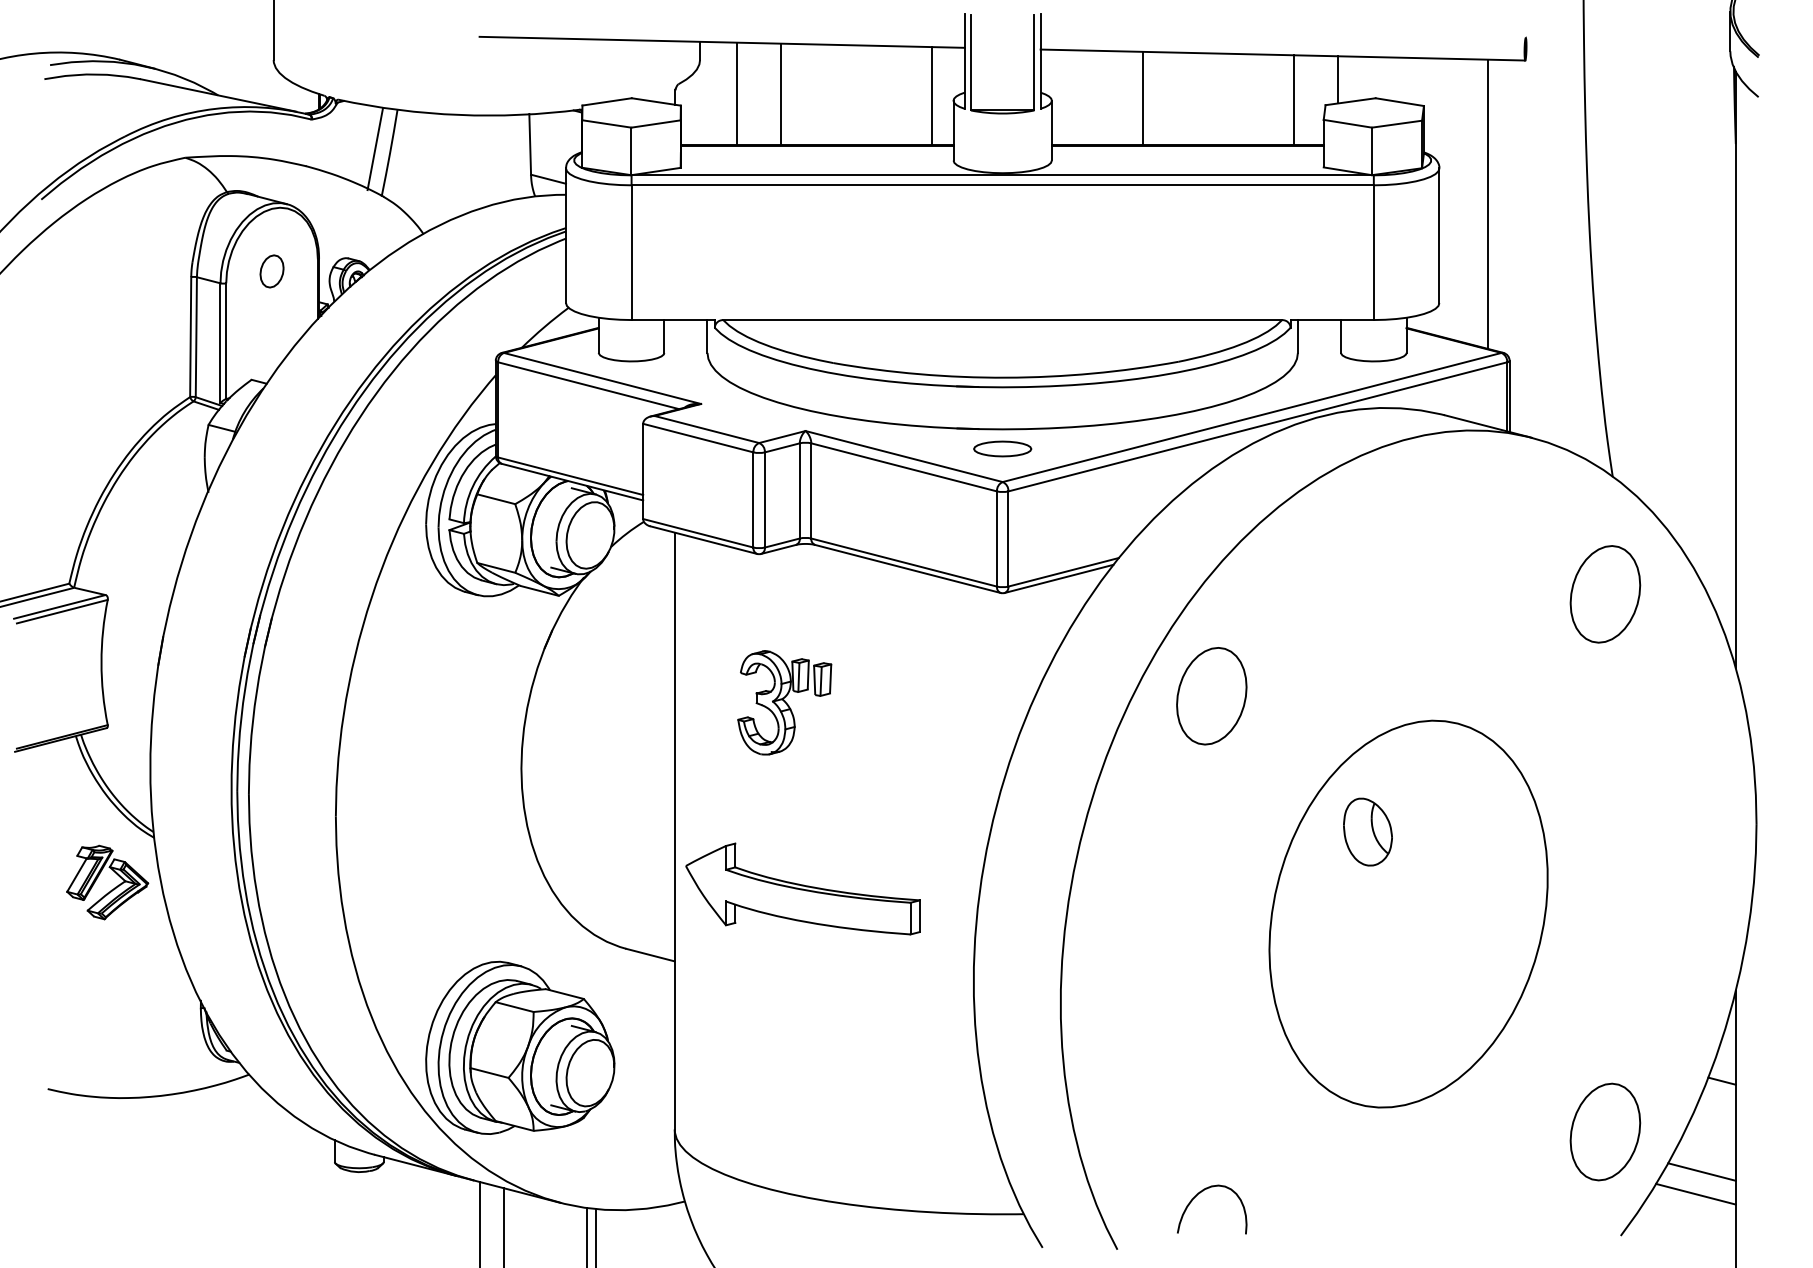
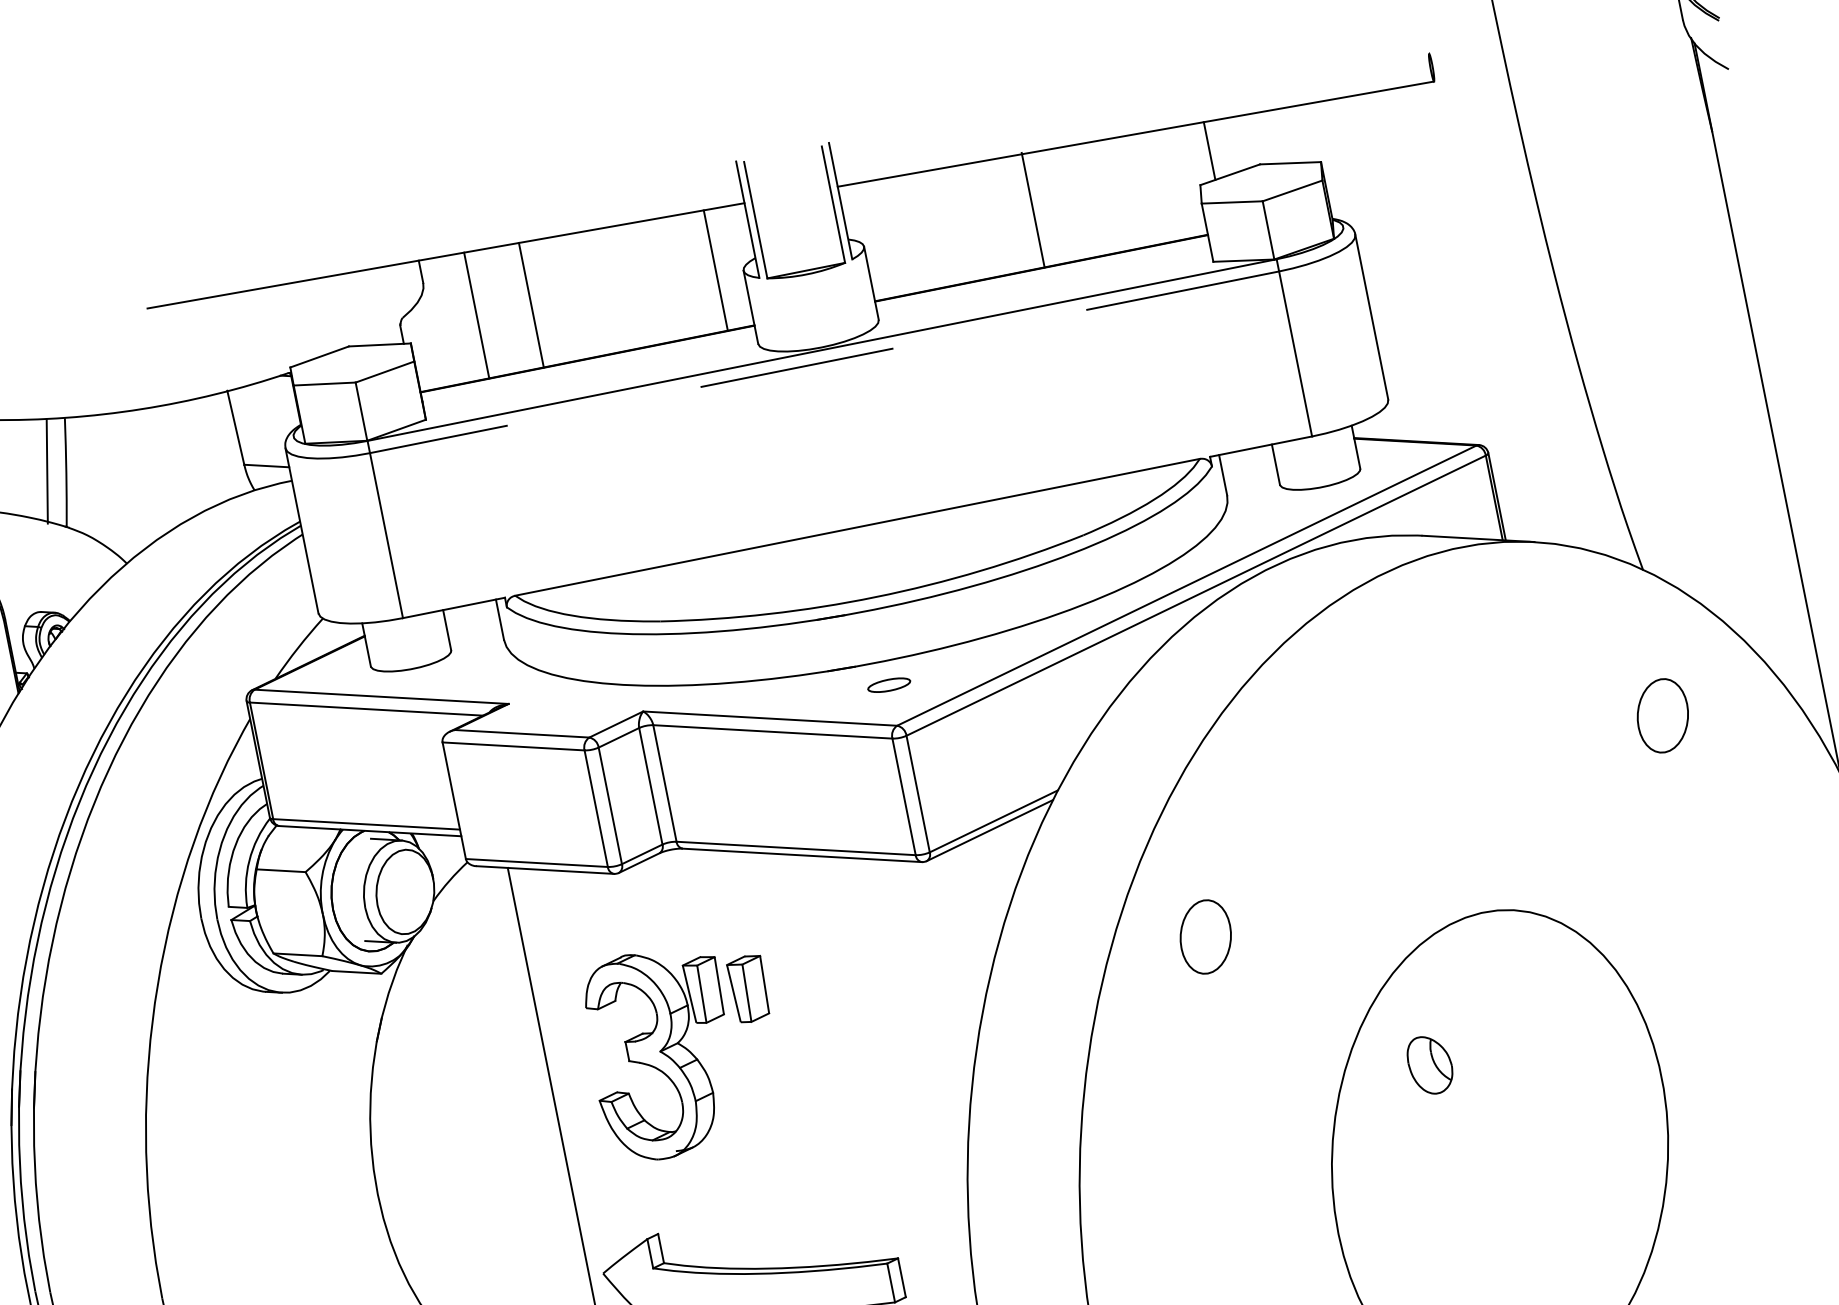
line: (1143, 98) -> (1033, 210), moved
line: (1293, 100) -> (1159, 187), removed
line: (1002, 185) -> (824, 362), solid -> dashed
line: (1488, 204) -> (1424, 266), removed
part: (1002, 448) -> (888, 684), size x0.6
part: (1605, 594) -> (1662, 715), size x0.6
part: (1211, 696) -> (1205, 937), size x0.6
part: (784, 702) -> (683, 1049), size x1.6
part: (1367, 831) -> (1429, 1064), size x0.7

